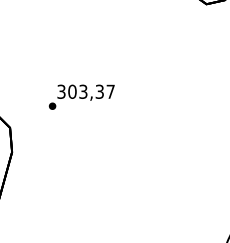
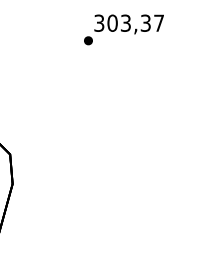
text: (81, 96) -> (123, 28), moved

